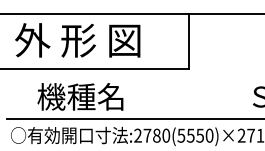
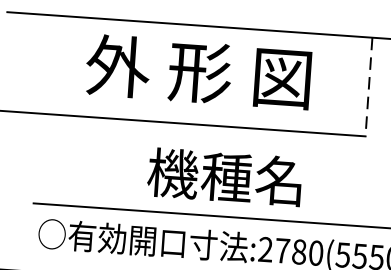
text: (77, 40) -> (198, 72), moved
line: (189, 41) -> (369, 87), solid -> dashed
text: (80, 96) -> (224, 176), moved

